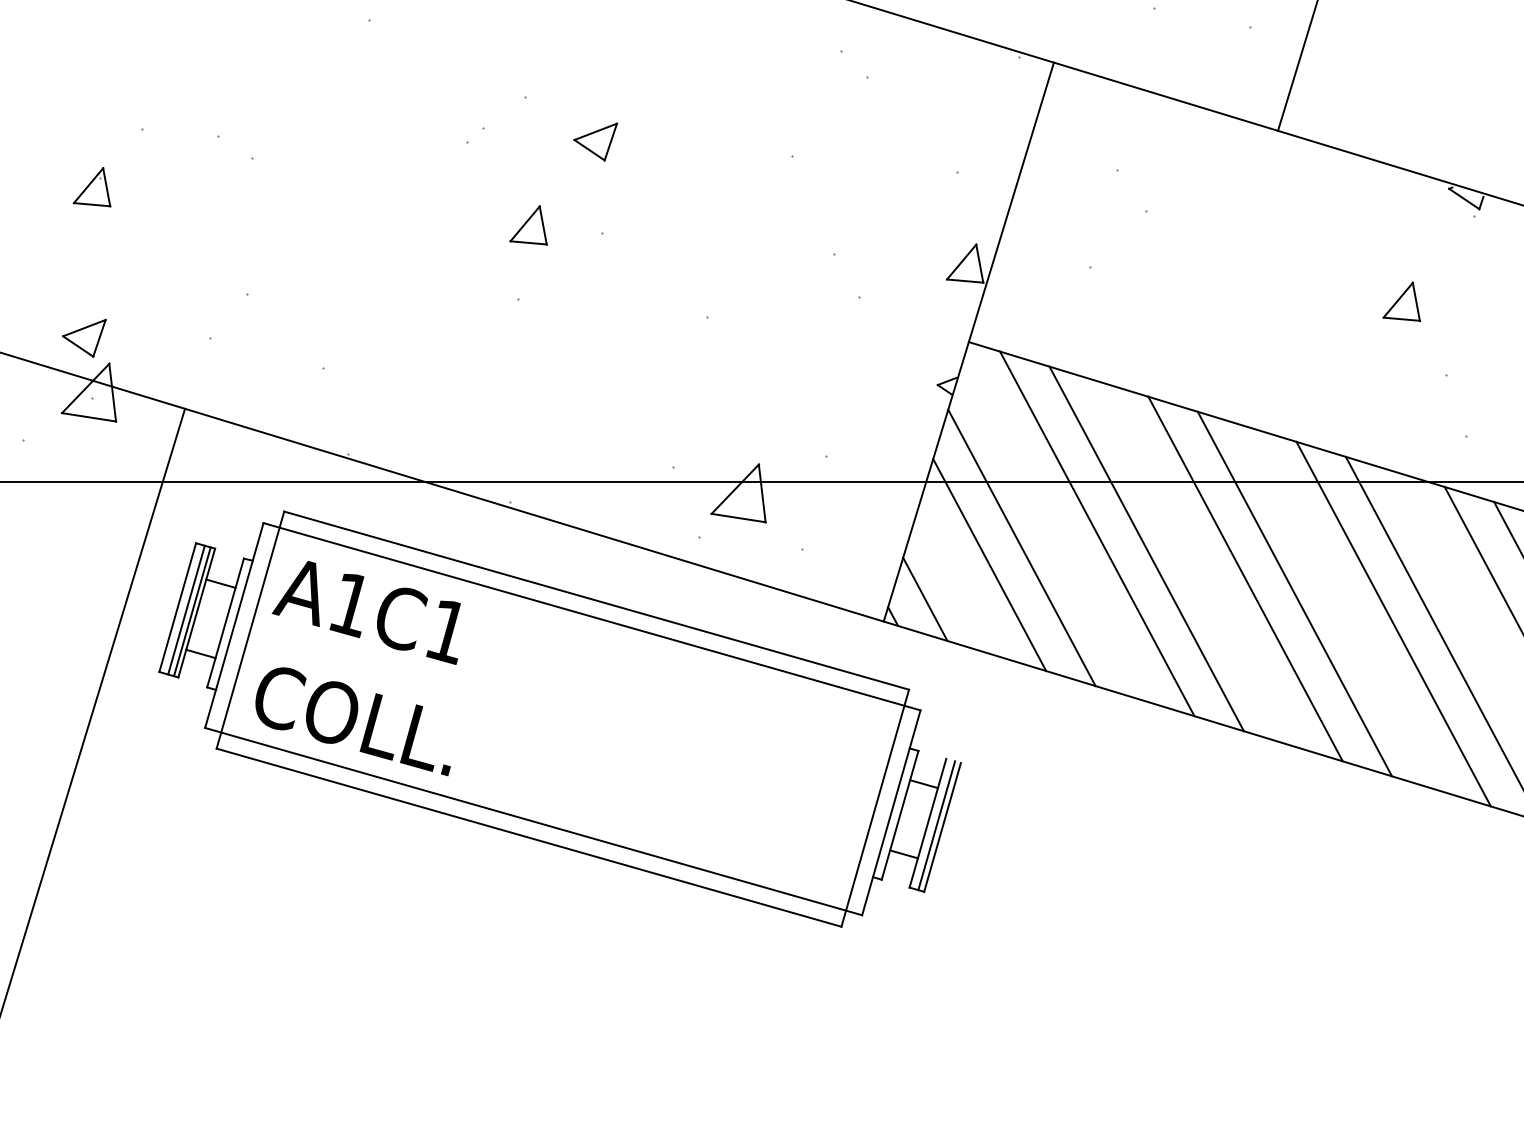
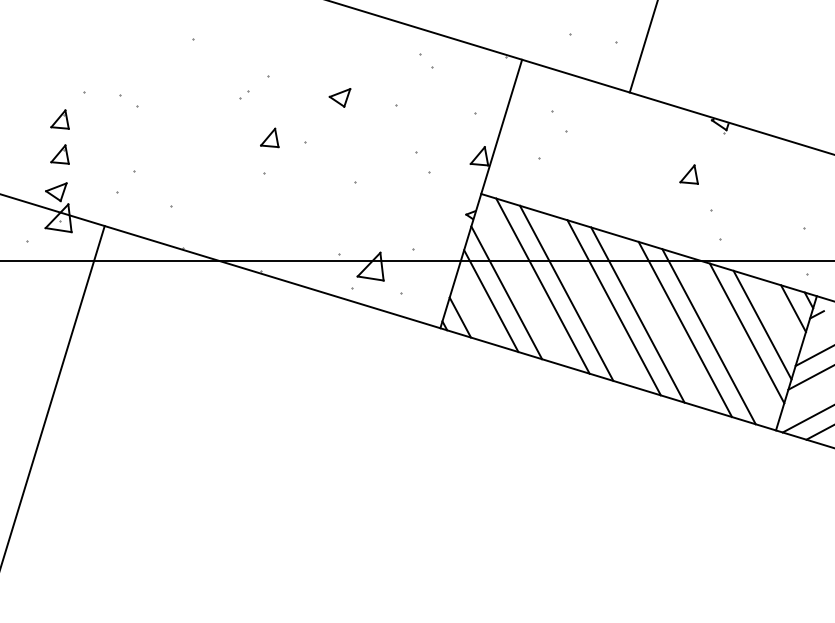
part: (594, 141) -> (339, 97), moved
part: (90, 259) -> (59, 154), added
part: (559, 717) -> (284, 374), removed

